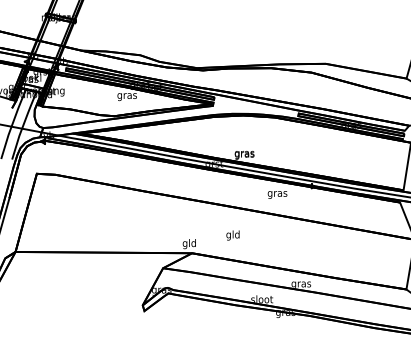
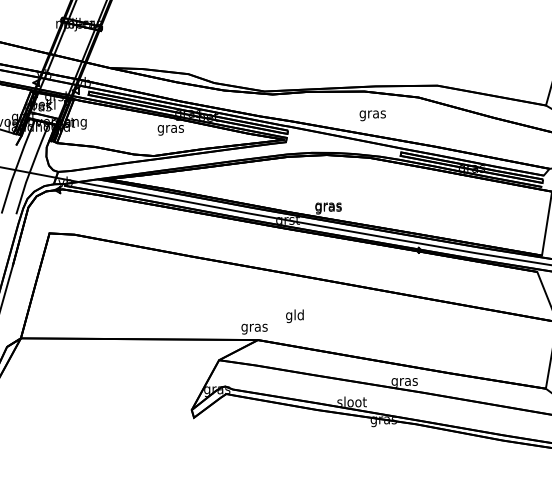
text: (277, 194) -> (372, 115), moved
text: (232, 234) -> (294, 315), moved
text: (189, 243) -> (254, 327), gld -> gras

